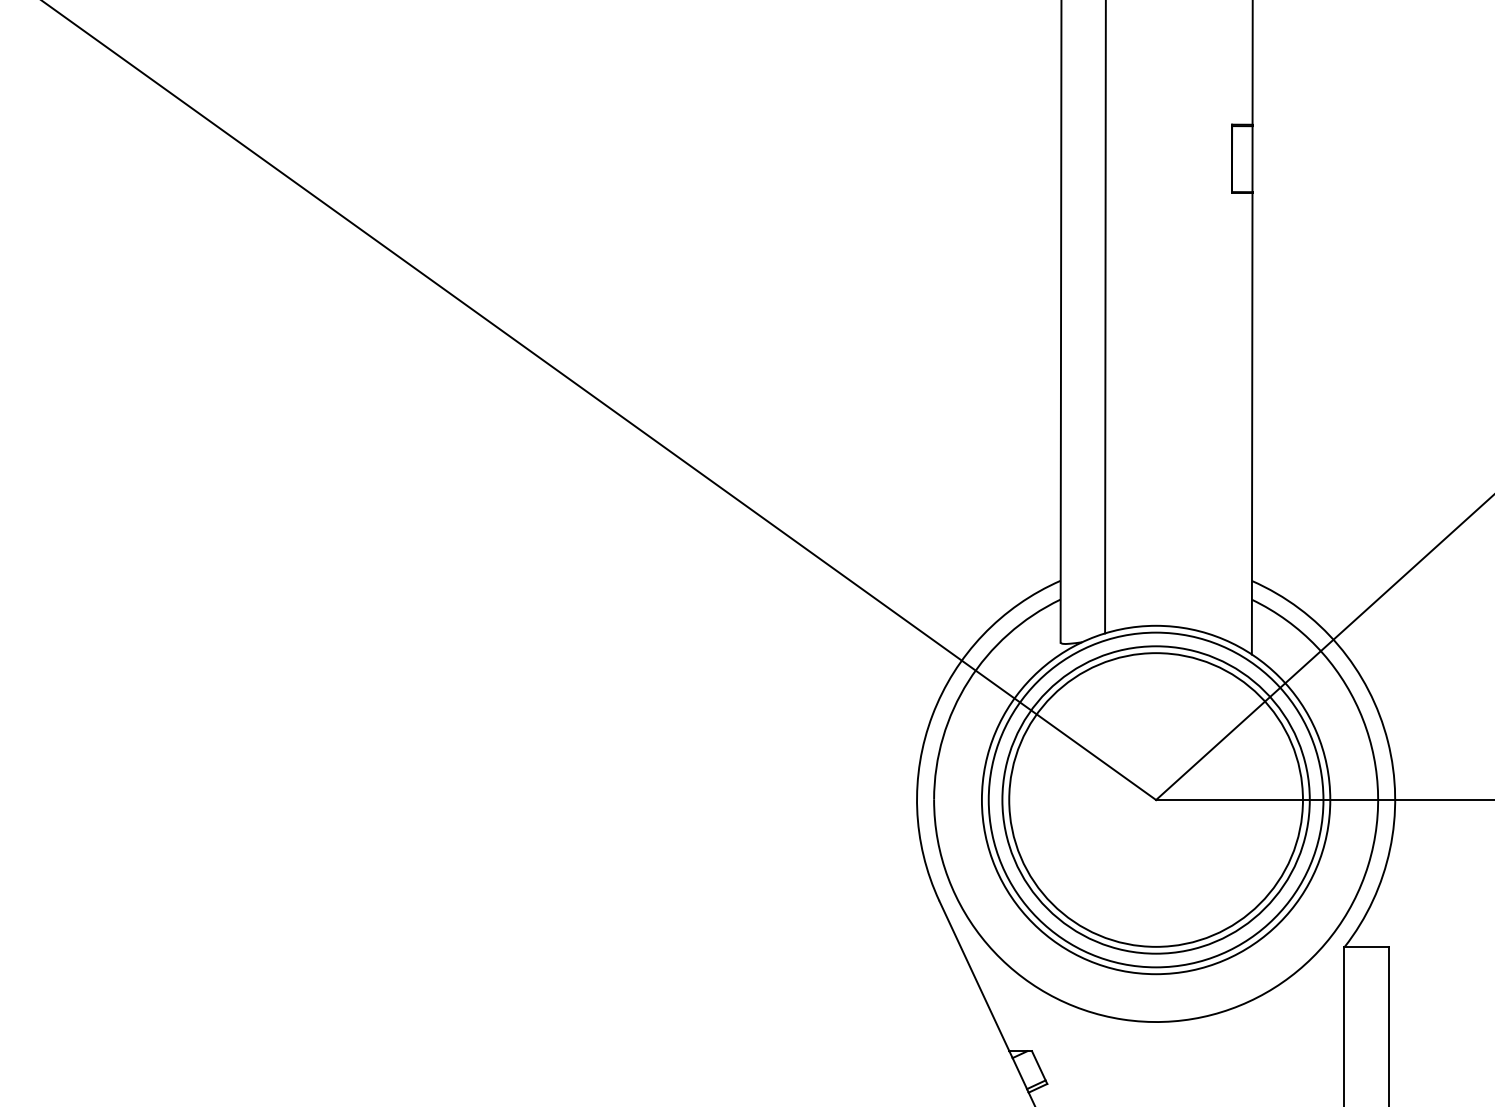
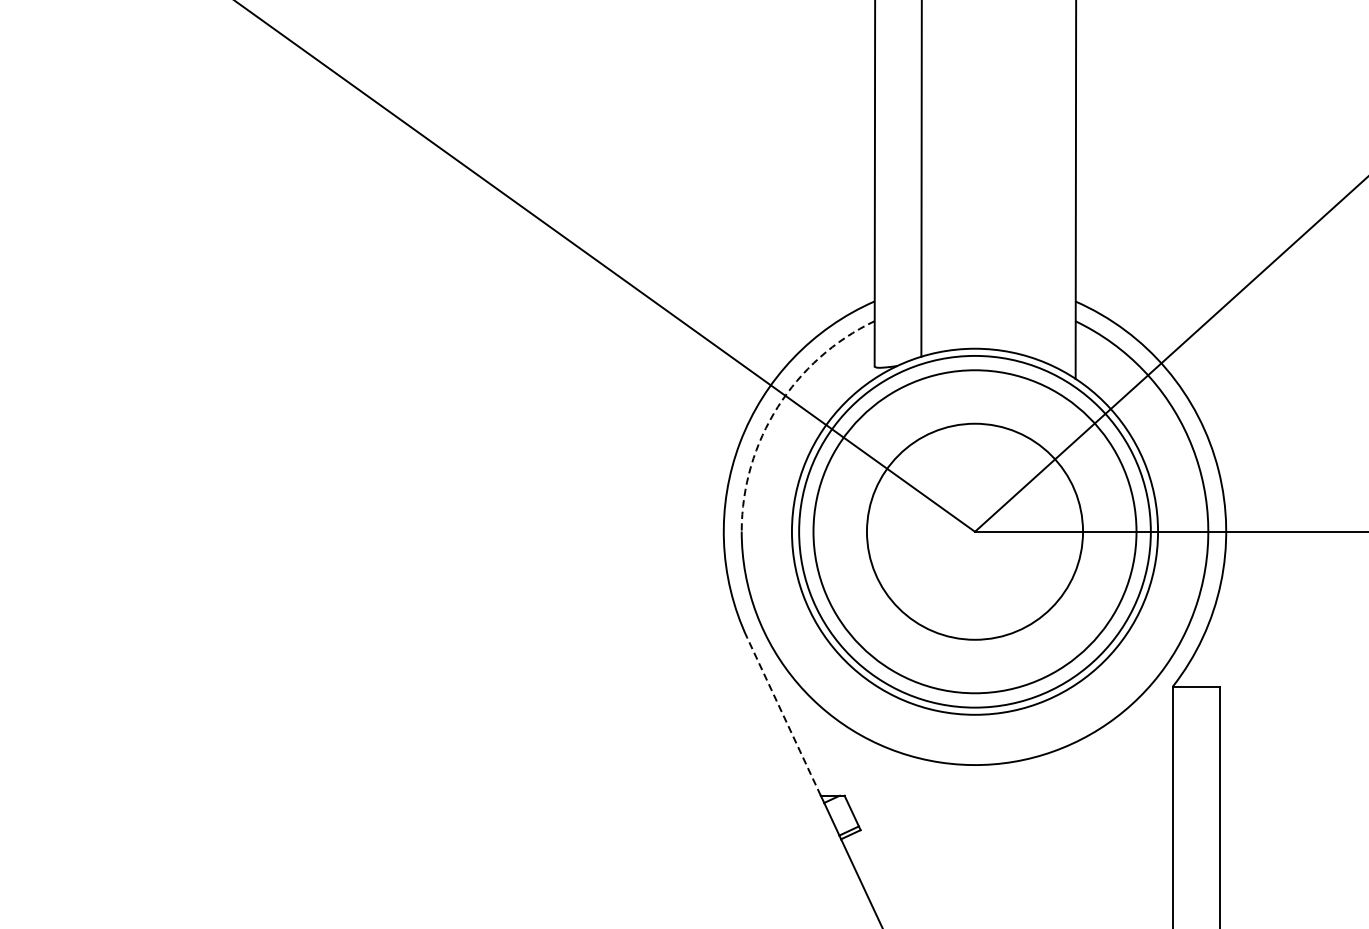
arc: (968, 681) -> (777, 407), solid -> dashed
circle: (1155, 799) -> (974, 531), size x0.7
line: (974, 976) -> (784, 717), solid -> dashed

